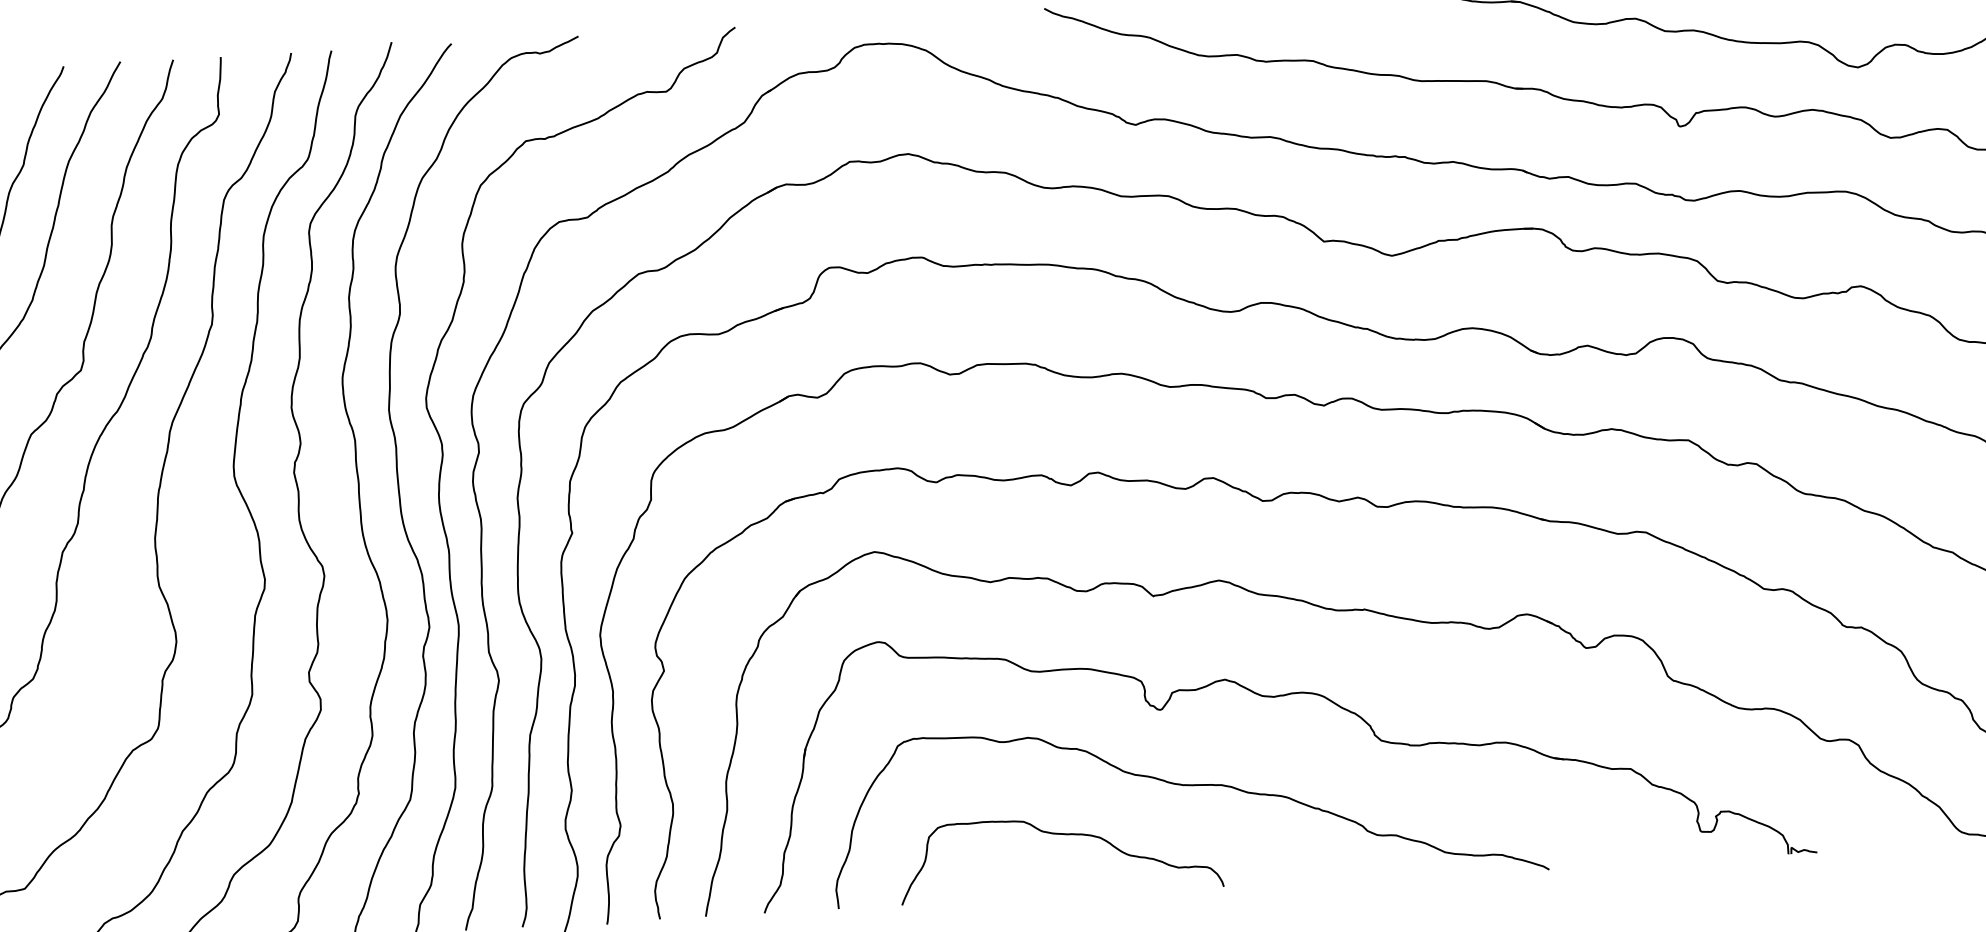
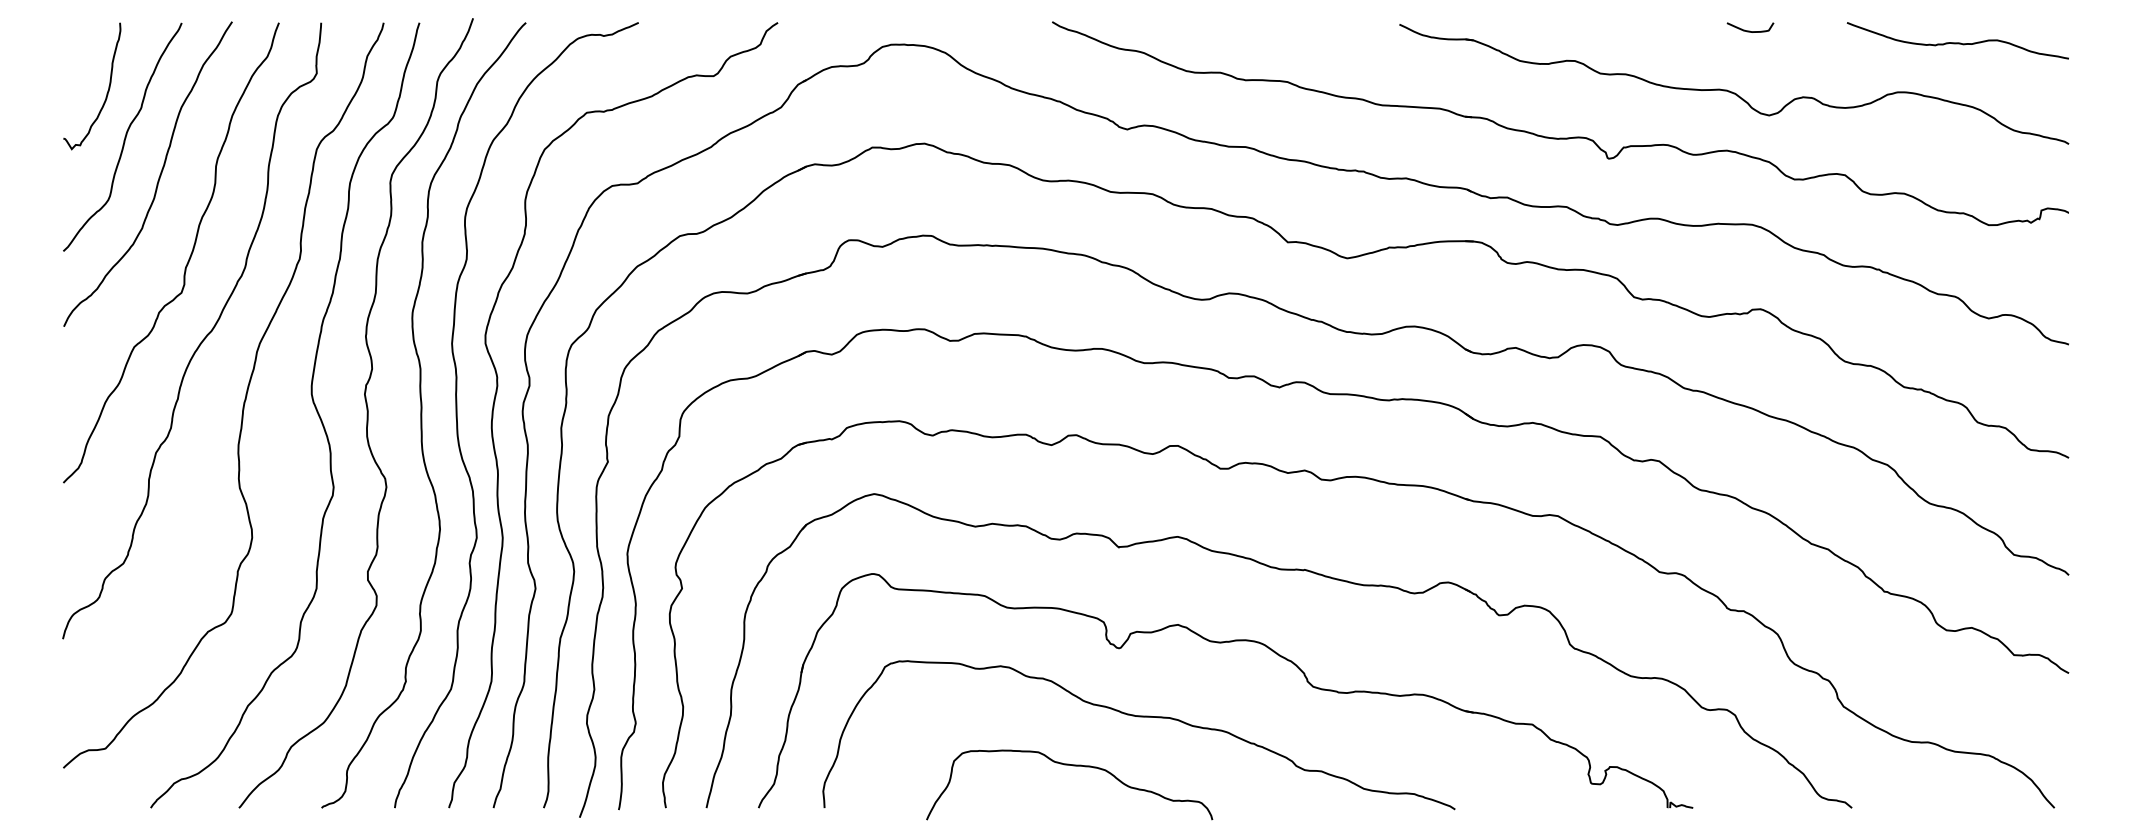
curve: (1062, 835) -> (1072, 766), moved

